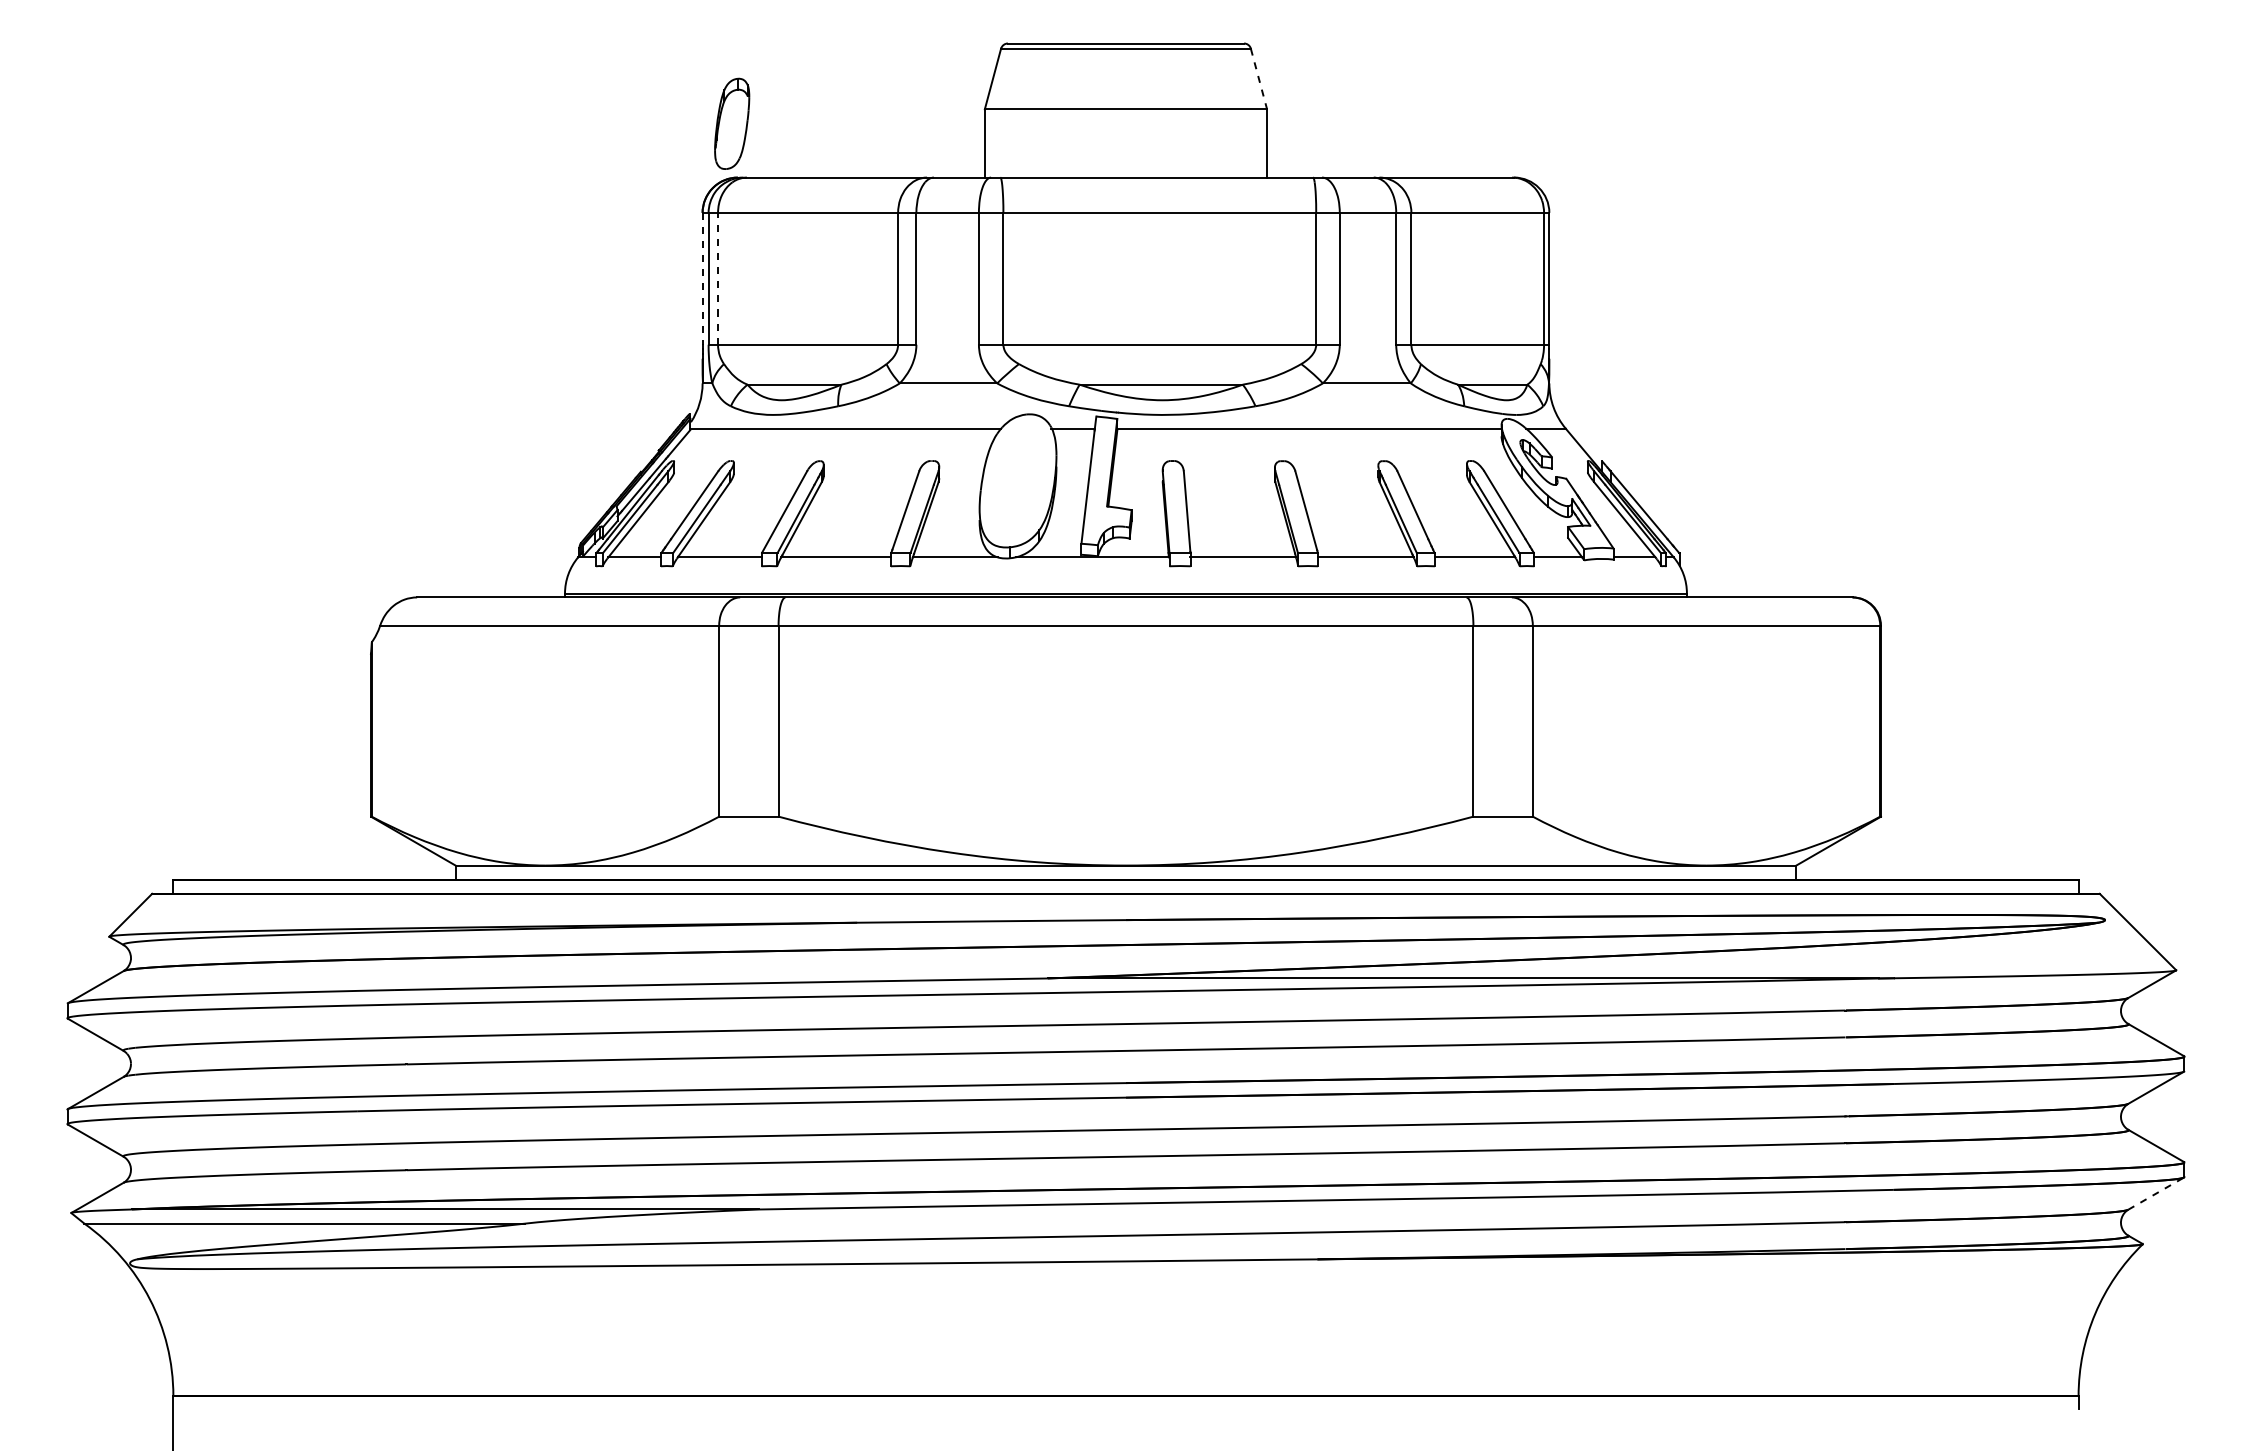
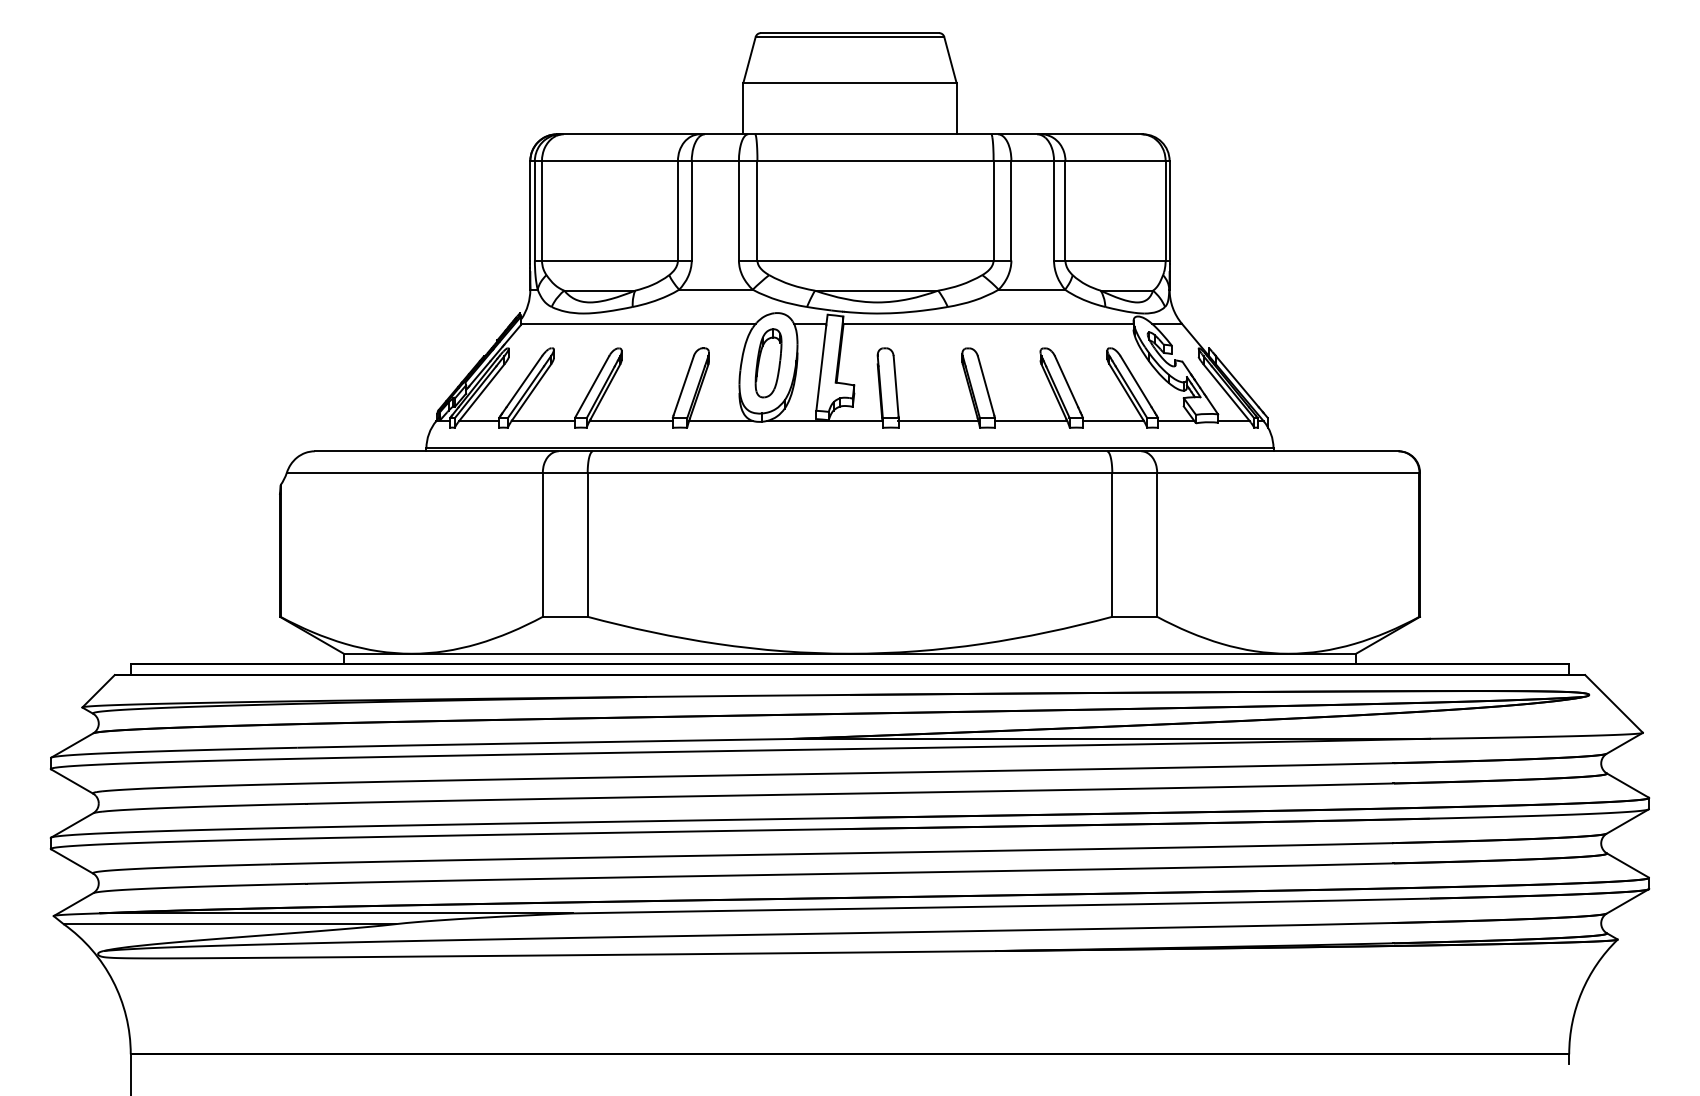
line: (1259, 79) -> (950, 60), dashed -> solid
part: (732, 123) -> (768, 363), moved
line: (702, 278) -> (530, 210), dashed -> solid
line: (718, 278) -> (542, 210), dashed -> solid
line: (2156, 1193) -> (1628, 901), dashed -> solid

